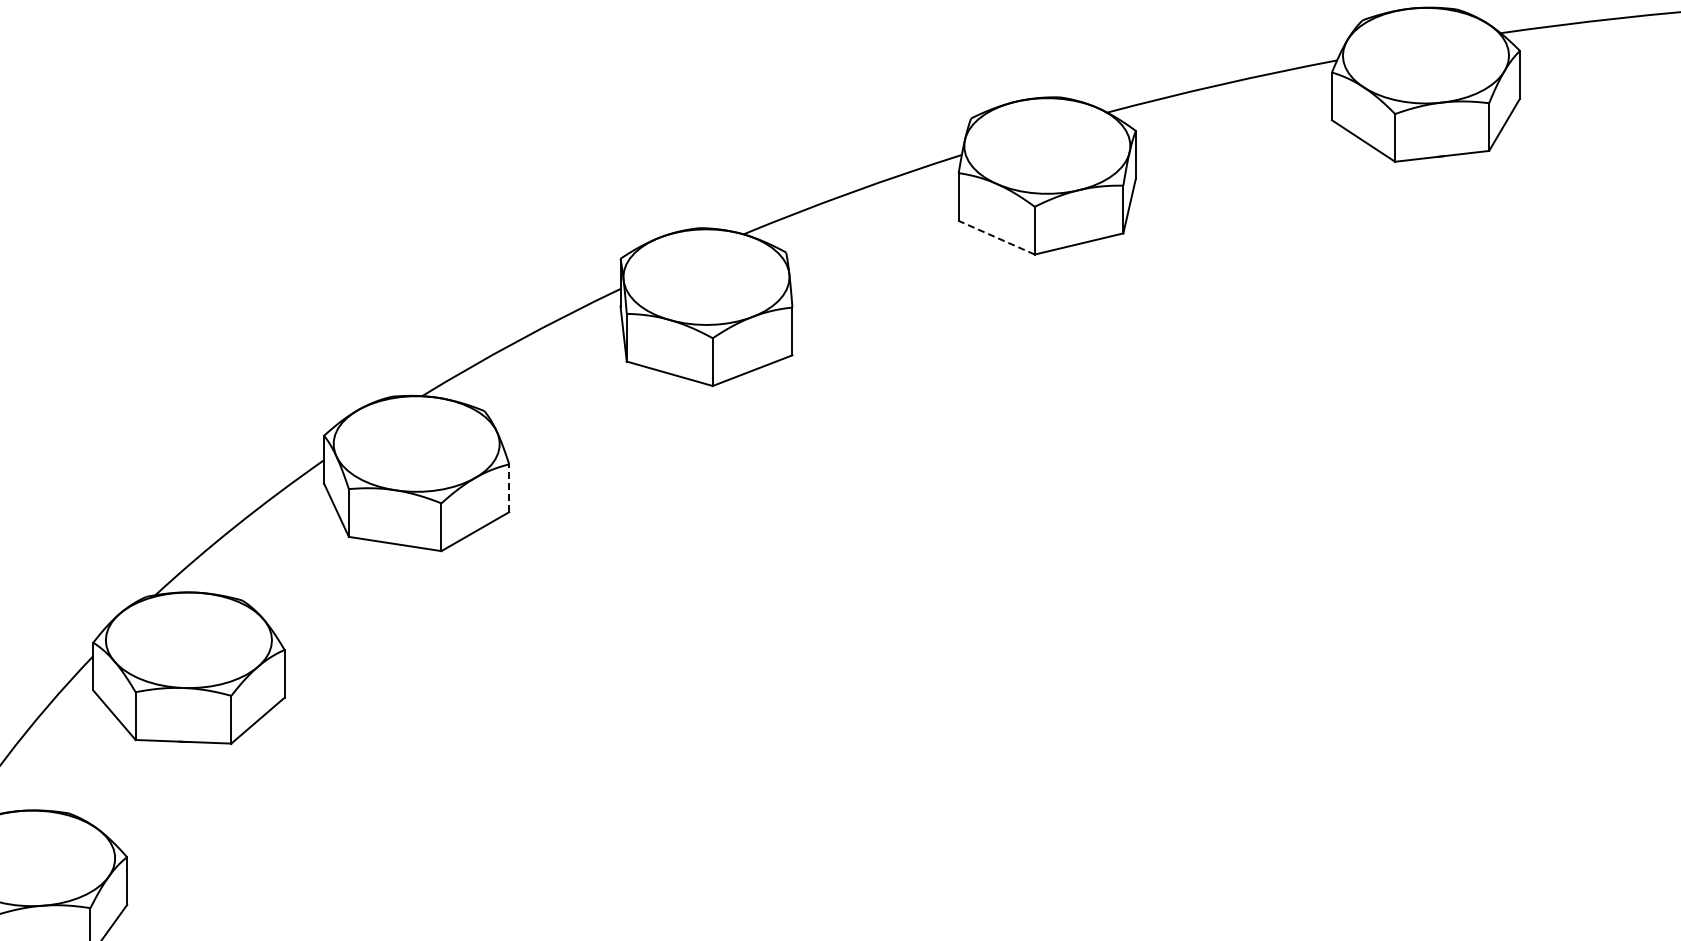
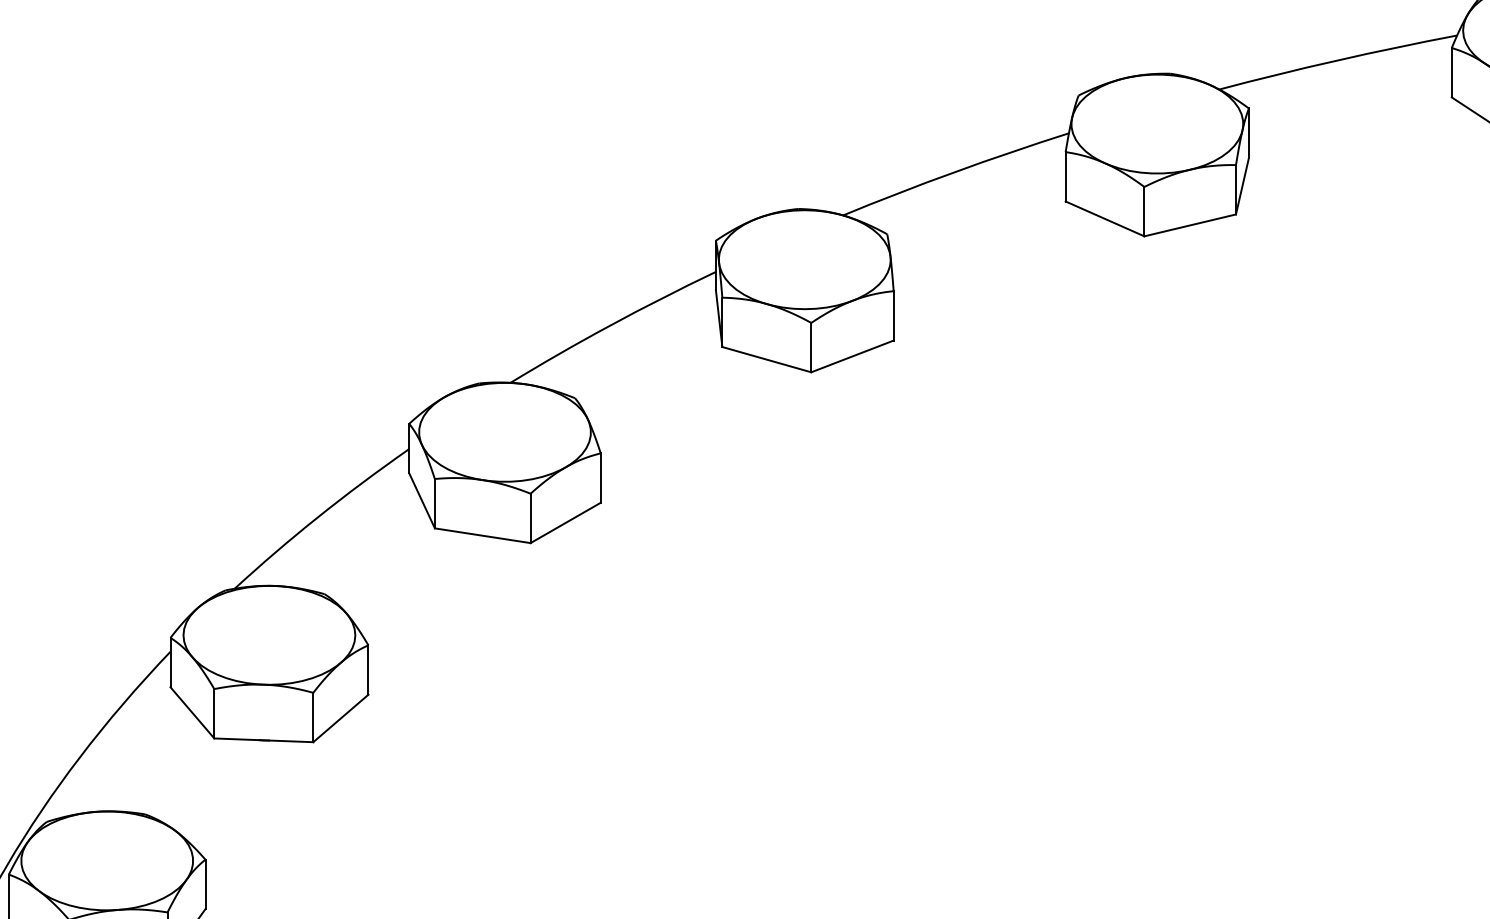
line: (996, 237) -> (1104, 218), dashed -> solid
line: (509, 488) -> (601, 478), dashed -> solid

